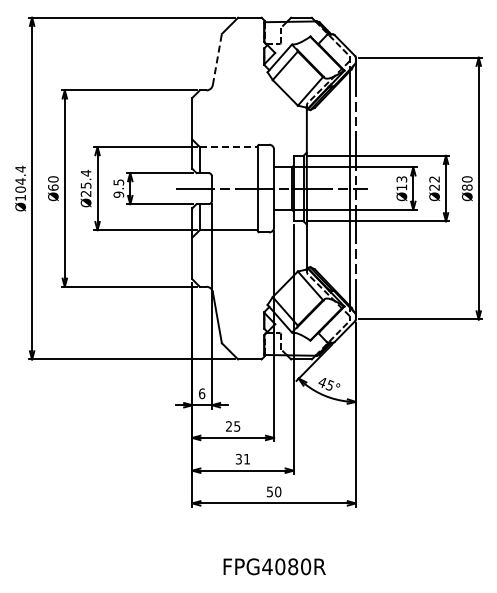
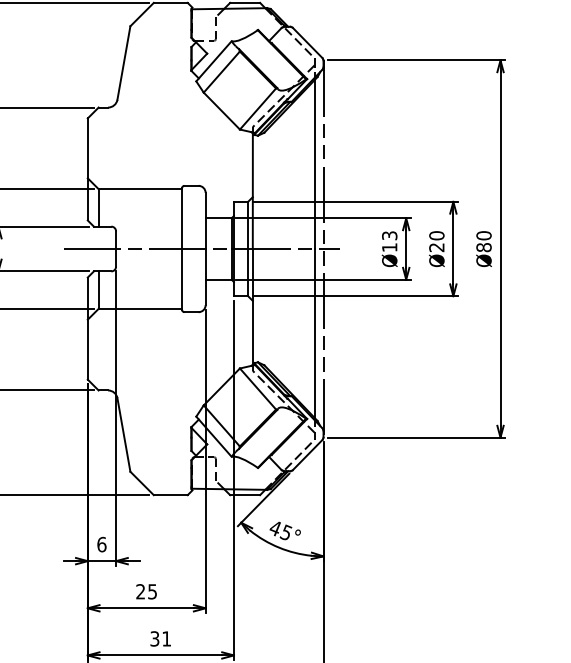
line: (217, 59) -> (124, 63), dashed -> solid
line: (228, 147) -> (139, 189), dashed -> solid
text: (434, 179) -> (436, 235), Ø22 -> Ø20

